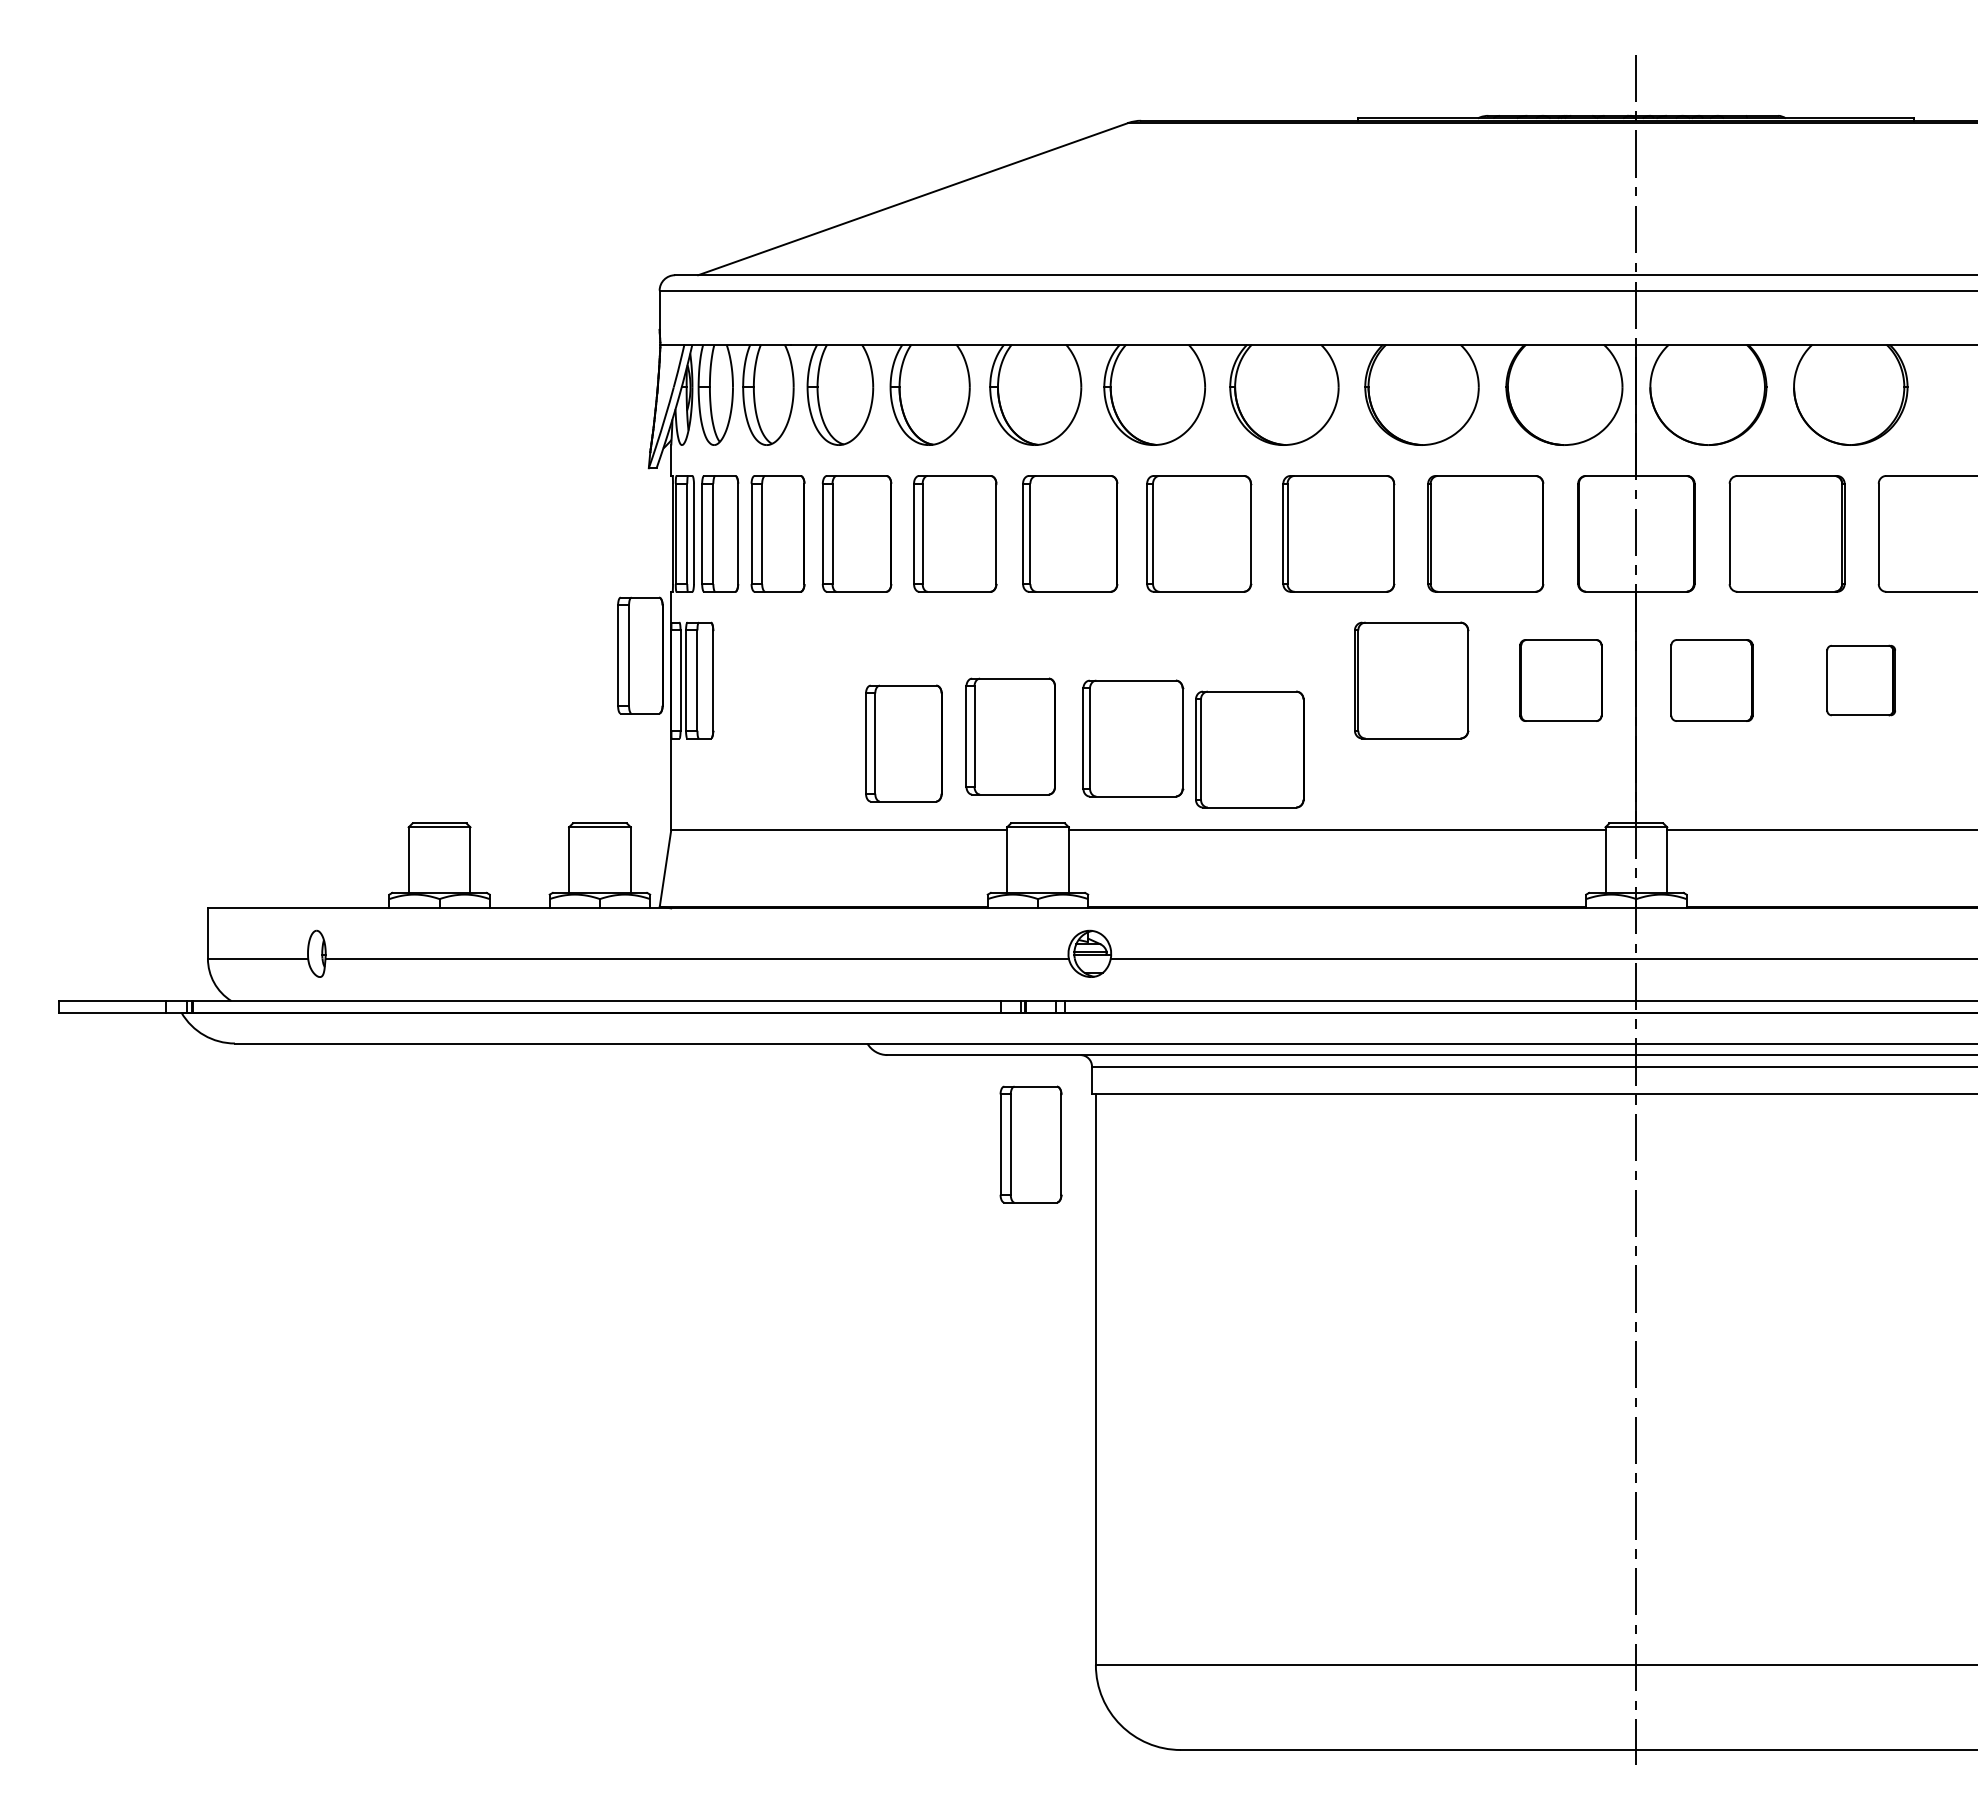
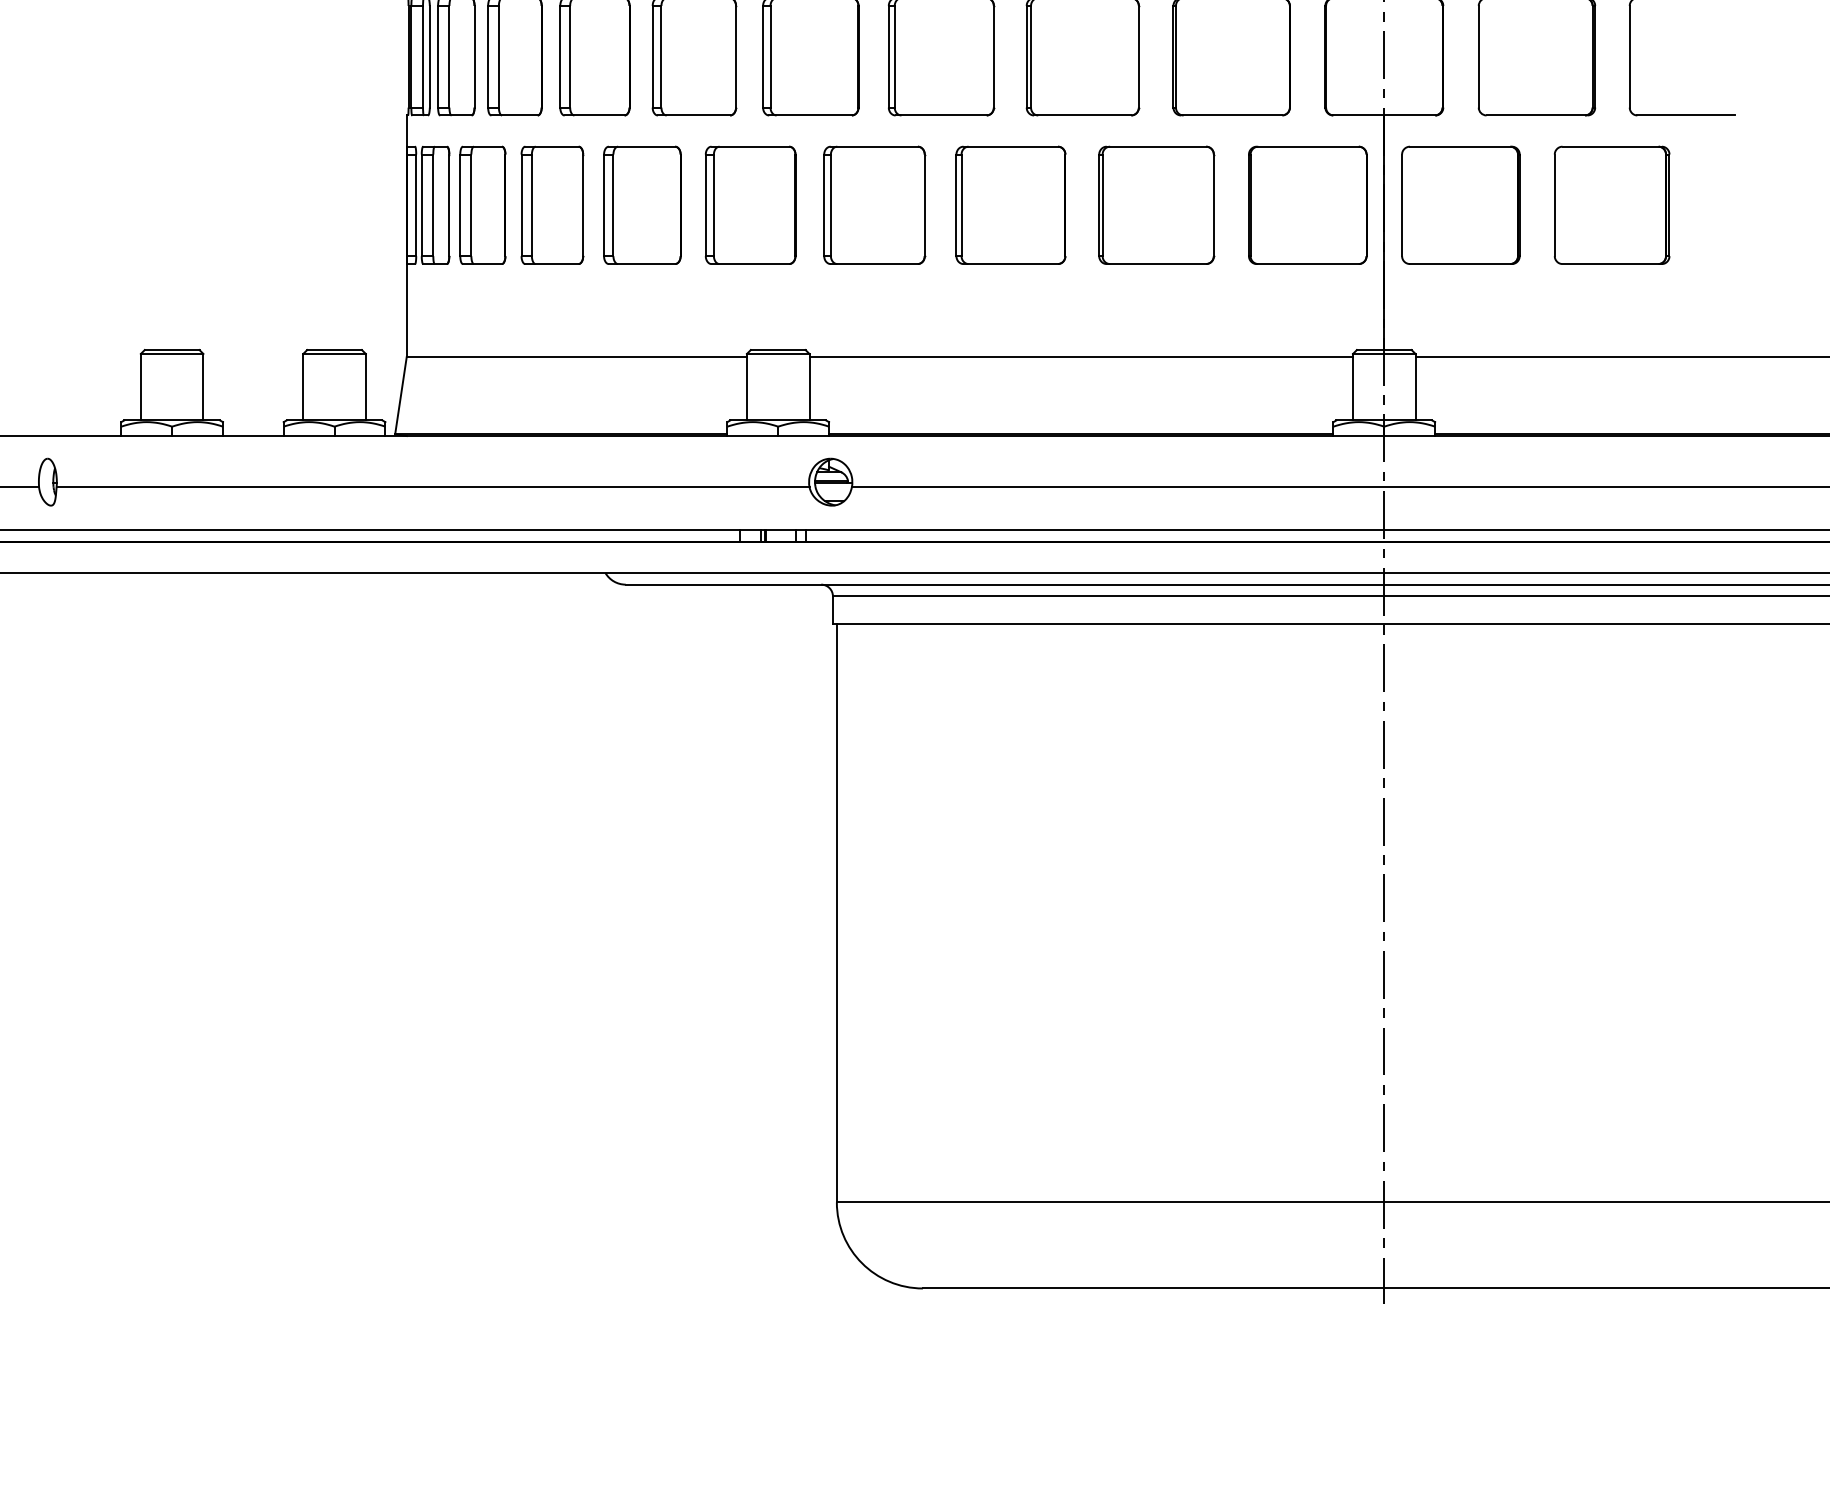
part: (640, 655) -> (483, 205), moved
part: (1560, 680) -> (1307, 205), size x1.43
part: (1711, 680) -> (1460, 205), size x1.43
part: (1860, 680) -> (1611, 205), size x1.67
part: (1010, 736) -> (750, 205), moved
part: (1133, 738) -> (874, 205), moved
part: (903, 743) -> (642, 205), moved
part: (1249, 749) -> (1010, 205), moved
part: (1030, 1144) -> (551, 205), moved

